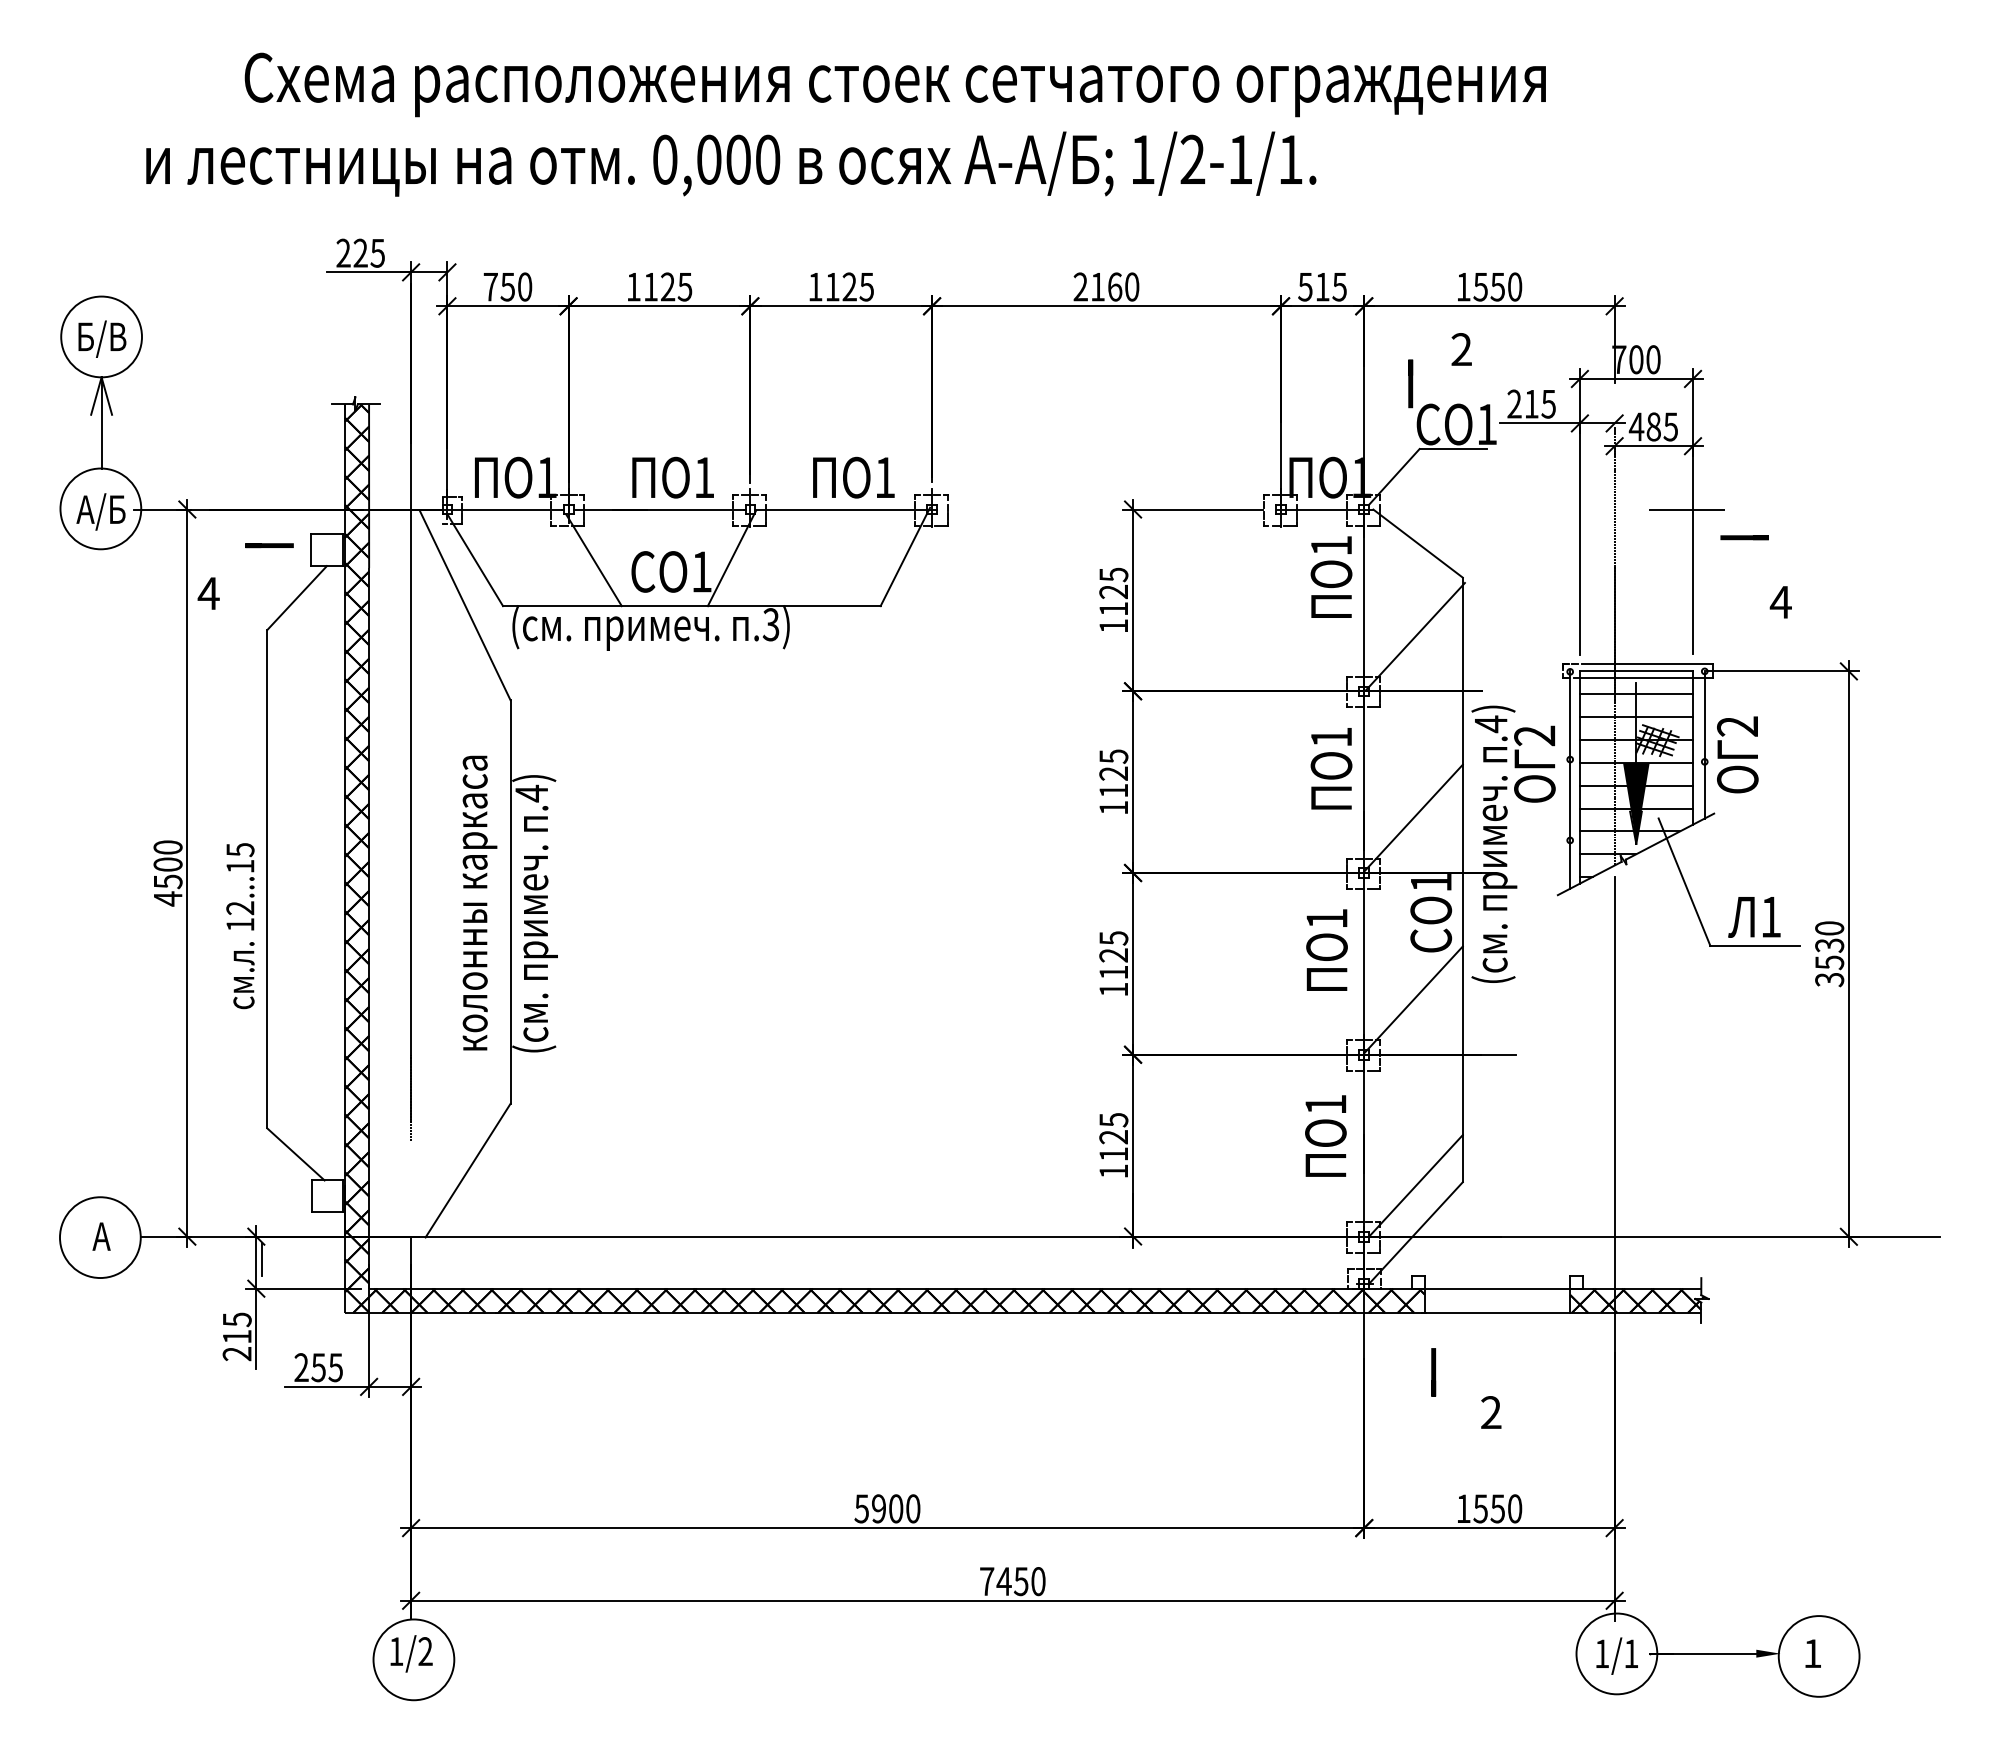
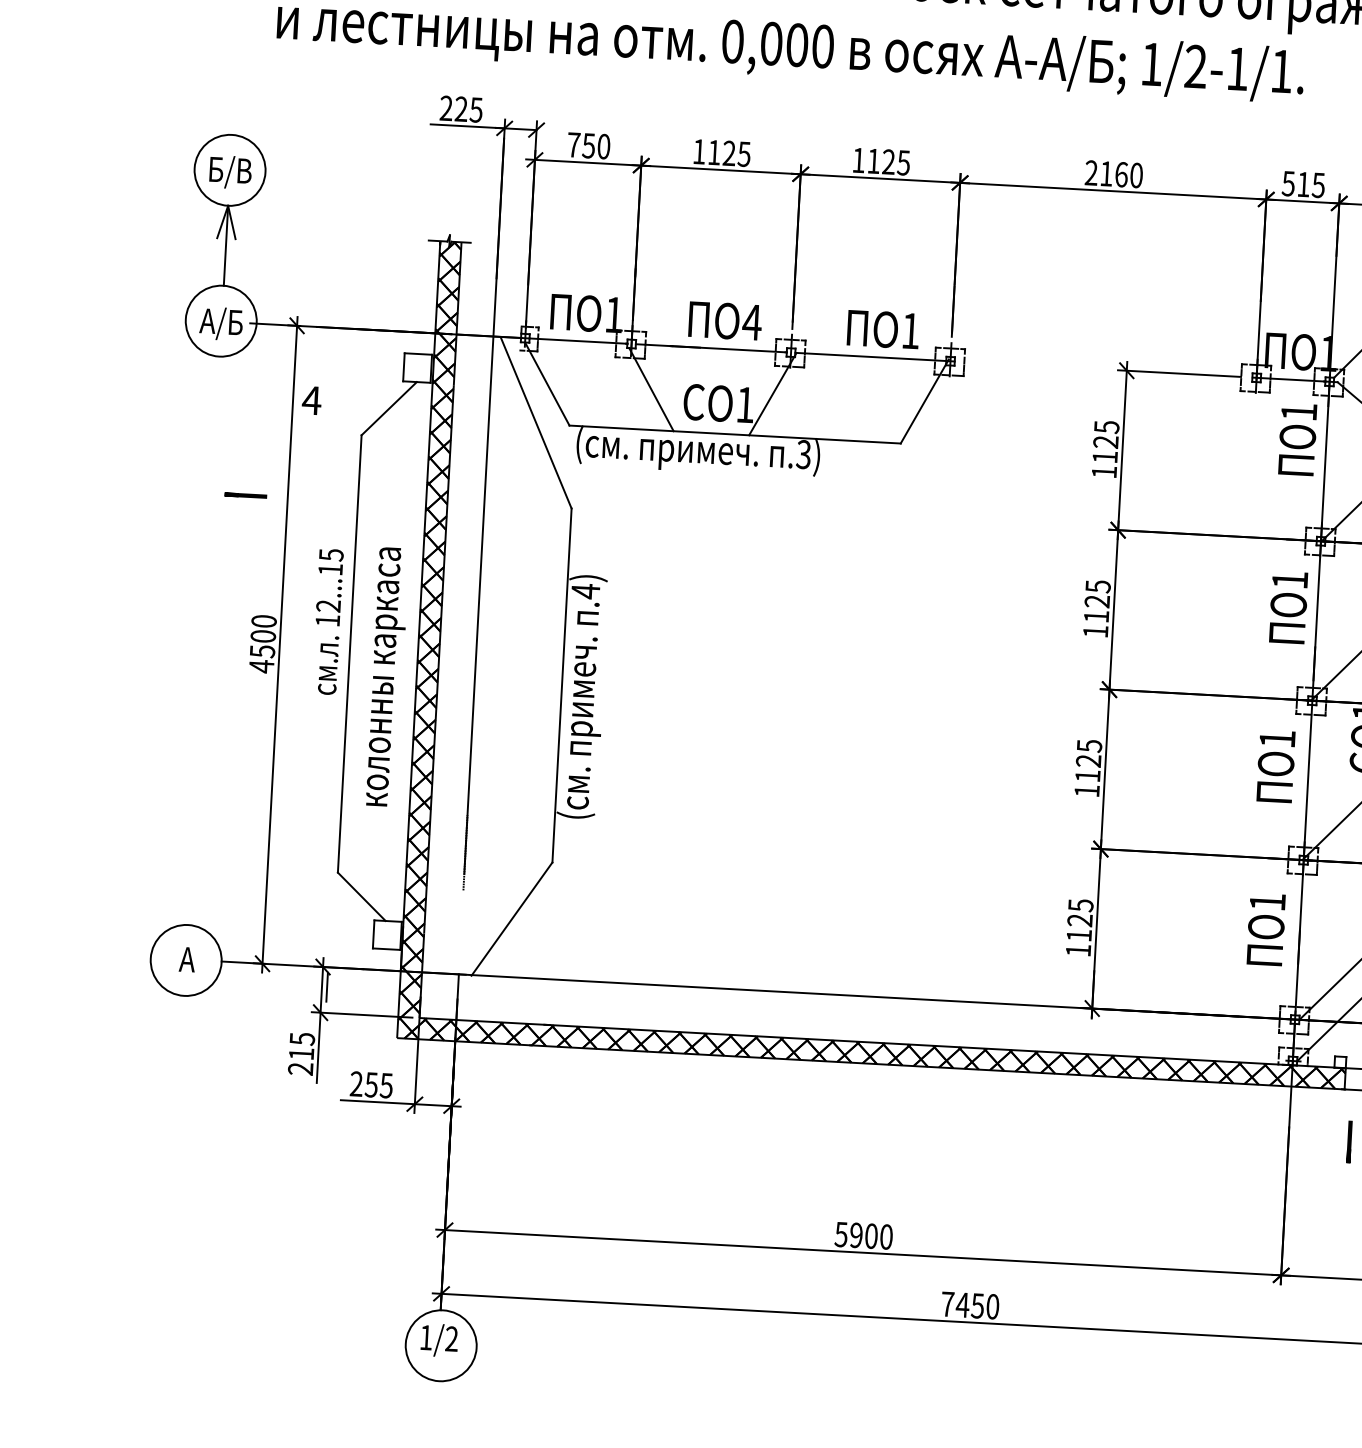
text: (704, 477) -> (752, 322), 1 -> 4
line: (269, 545) -> (245, 495), moved
text: (479, 902) -> (387, 676), moved
text: (240, 926) -> (327, 622), moved

